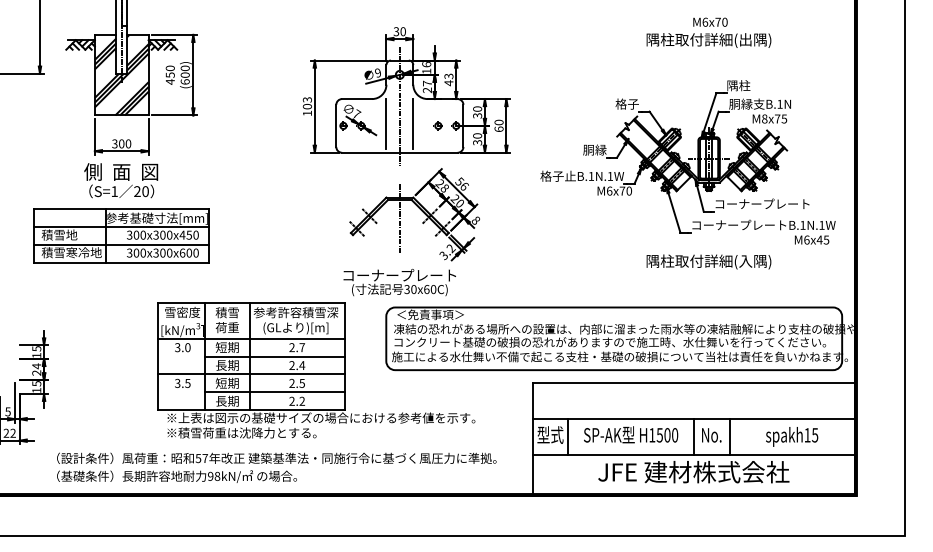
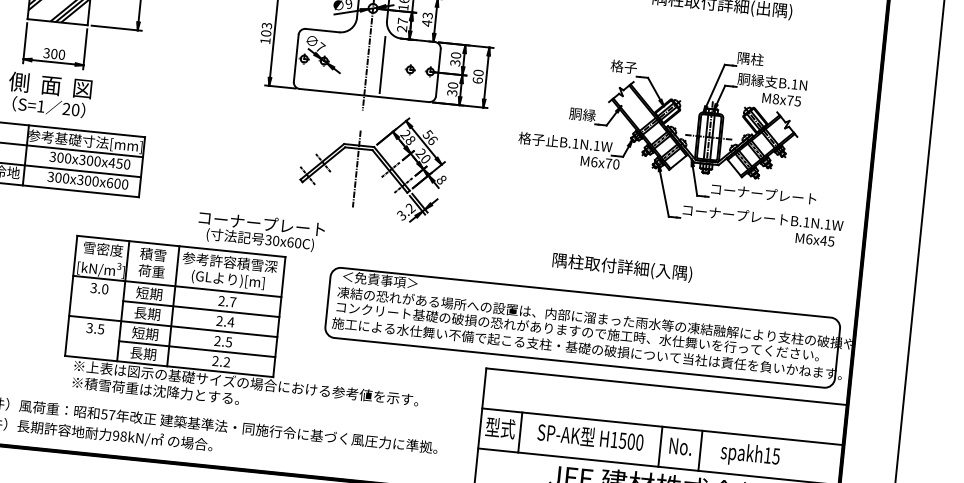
line: (386, 124) -> (352, 62), removed
text: (708, 261) -> (621, 267), moved
text: (399, 282) -> (260, 231), moved
text: (792, 436) -> (750, 455), moved

